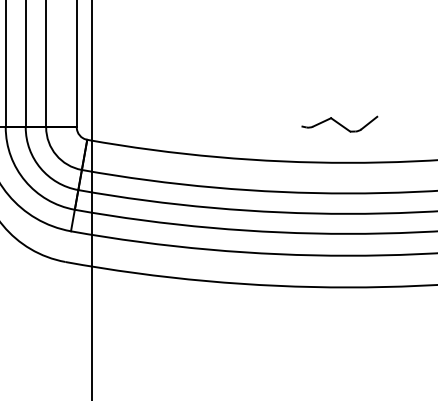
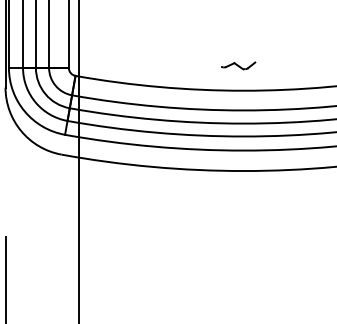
part: (340, 123) -> (238, 65), size x0.7

